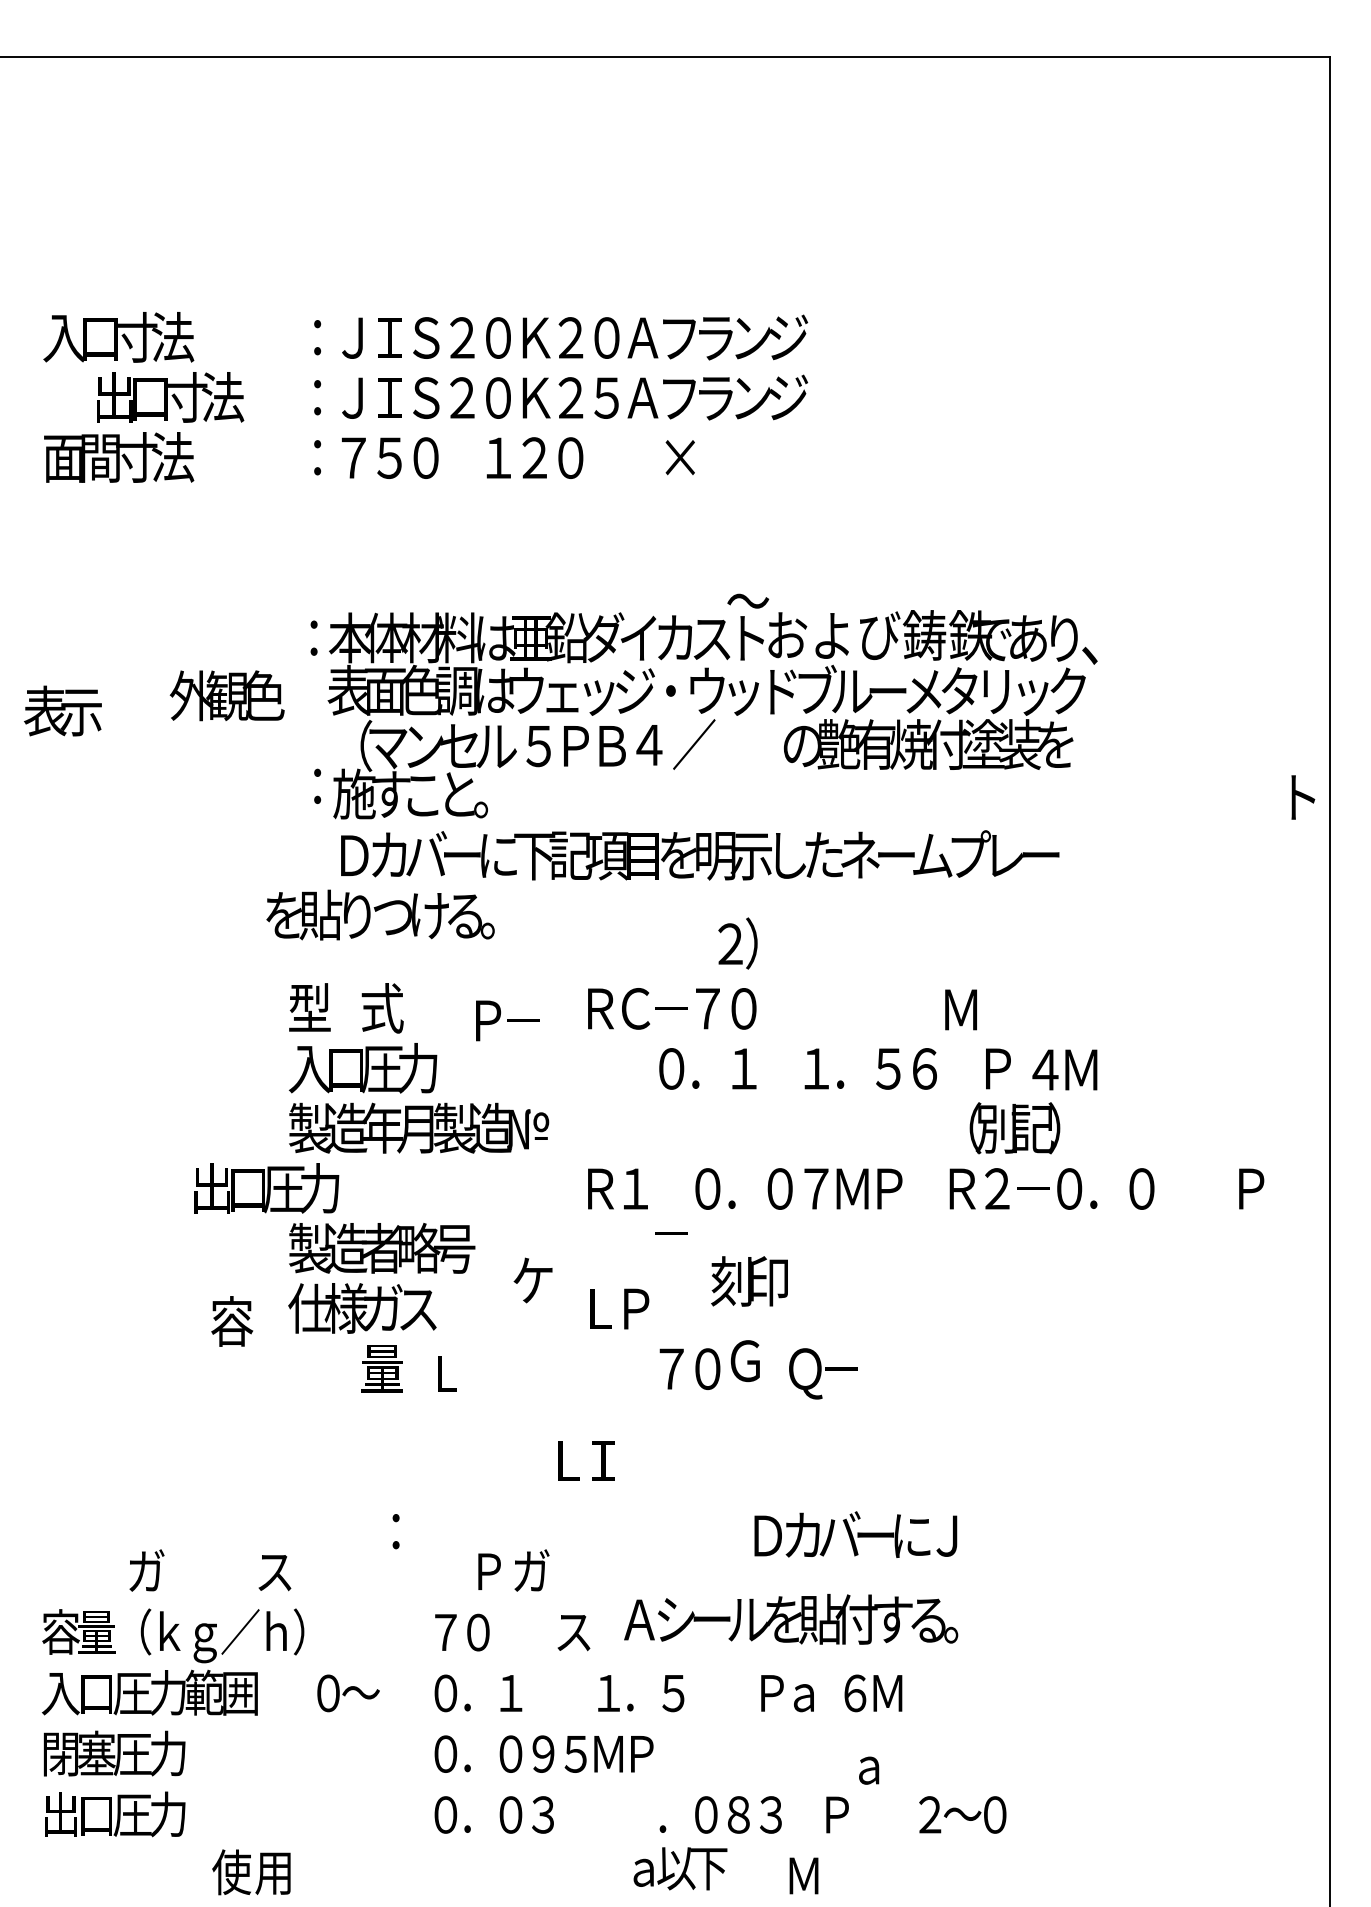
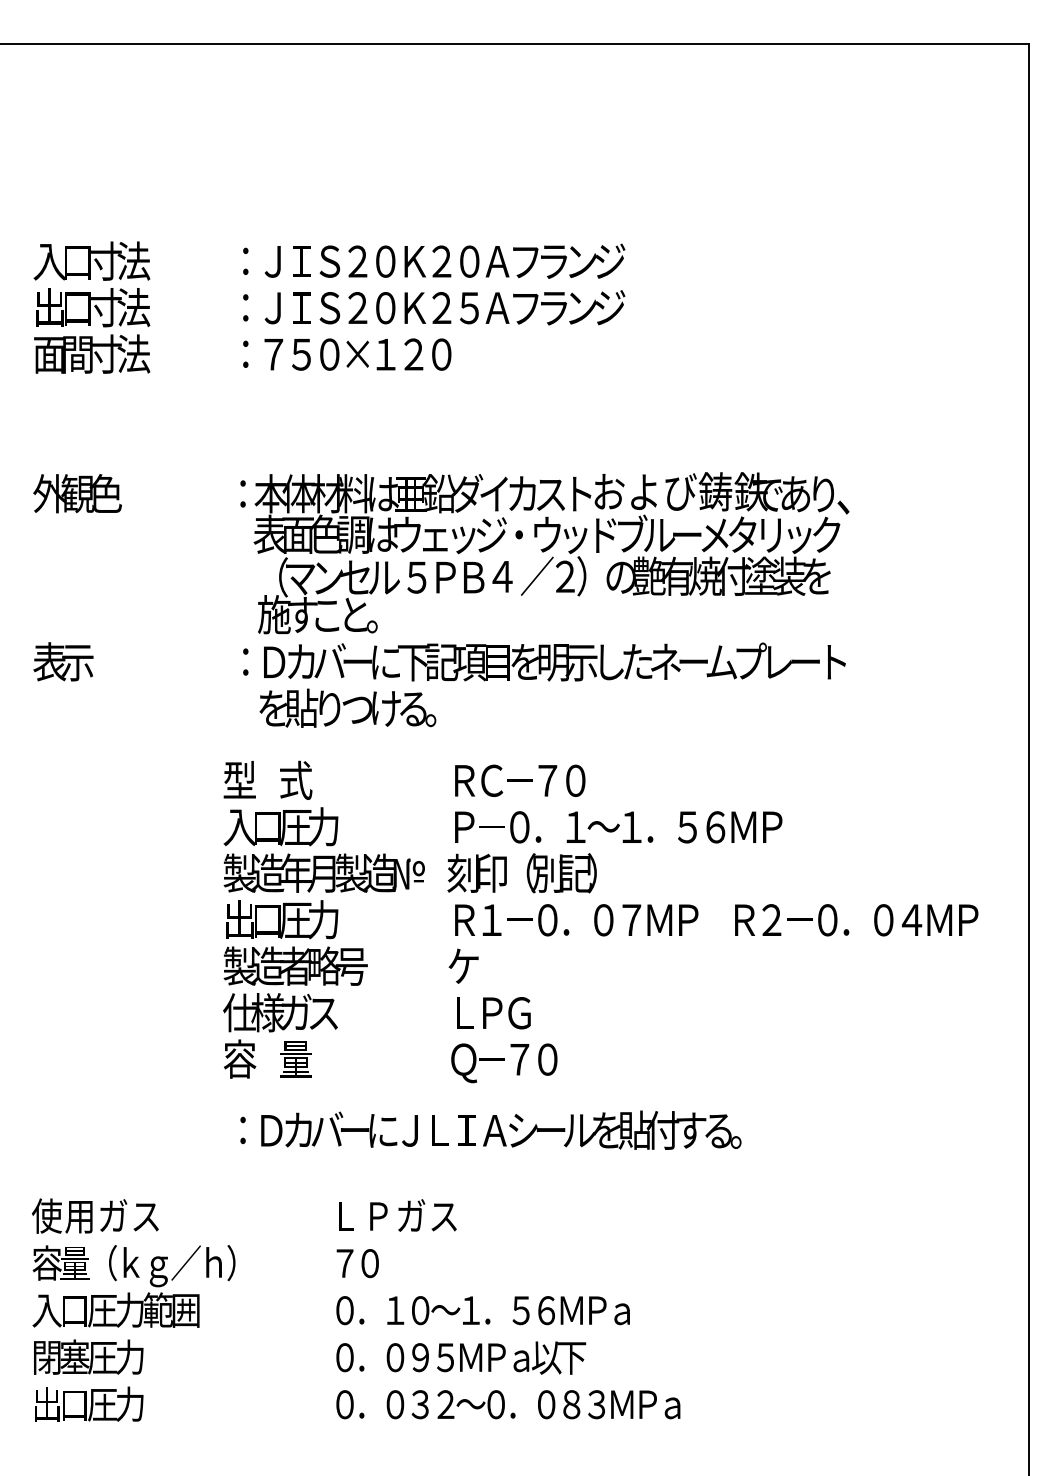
text: (170, 397) -> (93, 307), moved
text: (679, 457) -> (357, 354), moved
text: (748, 600) -> (604, 826), moved
text: (226, 695) -> (76, 493), moved
text: (62, 710) -> (63, 661), moved
text: (317, 785) -> (245, 661), moved
text: (1303, 797) -> (836, 662), moved
text: (380, 914) -> (347, 707), moved
text: (737, 943) -> (570, 576), moved
text: (960, 1009) -> (743, 826), moved
text: (507, 1020) -> (479, 826), moved
text: (1064, 1069) -> (926, 919), moved
text: (1014, 1128) -> (561, 873), moved
text: (266, 1188) -> (282, 919), moved
text: (671, 1233) -> (519, 919), moved
text: (532, 1280) -> (463, 966), moved
text: (749, 1281) -> (477, 873), moved
text: (232, 1321) -> (240, 1059), moved
text: (744, 1361) -> (518, 1013), moved
text: (447, 1373) -> (346, 1216), moved
text: (823, 1373) -> (477, 1063), moved
text: (395, 1531) -> (242, 1130), moved
text: (855, 1534) -> (339, 1129), moved
text: (274, 1573) -> (145, 1217), moved
text: (791, 1619) -> (612, 1130), moved
text: (573, 1633) -> (443, 1217), moved
text: (348, 1693) -> (436, 1310), moved
text: (873, 1693) -> (560, 1310), moved
text: (869, 1770) -> (672, 1408), moved
text: (962, 1814) -> (470, 1404), moved
text: (680, 1868) -> (549, 1357), moved
text: (251, 1872) -> (62, 1216), moved
text: (803, 1875) -> (621, 1404), moved

